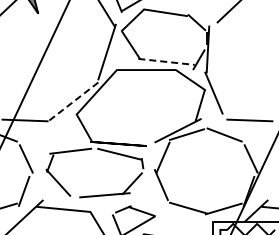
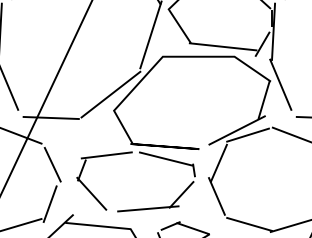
line: (167, 61) -> (224, 46), dashed -> solid
line: (74, 100) -> (111, 93), dashed -> solid

